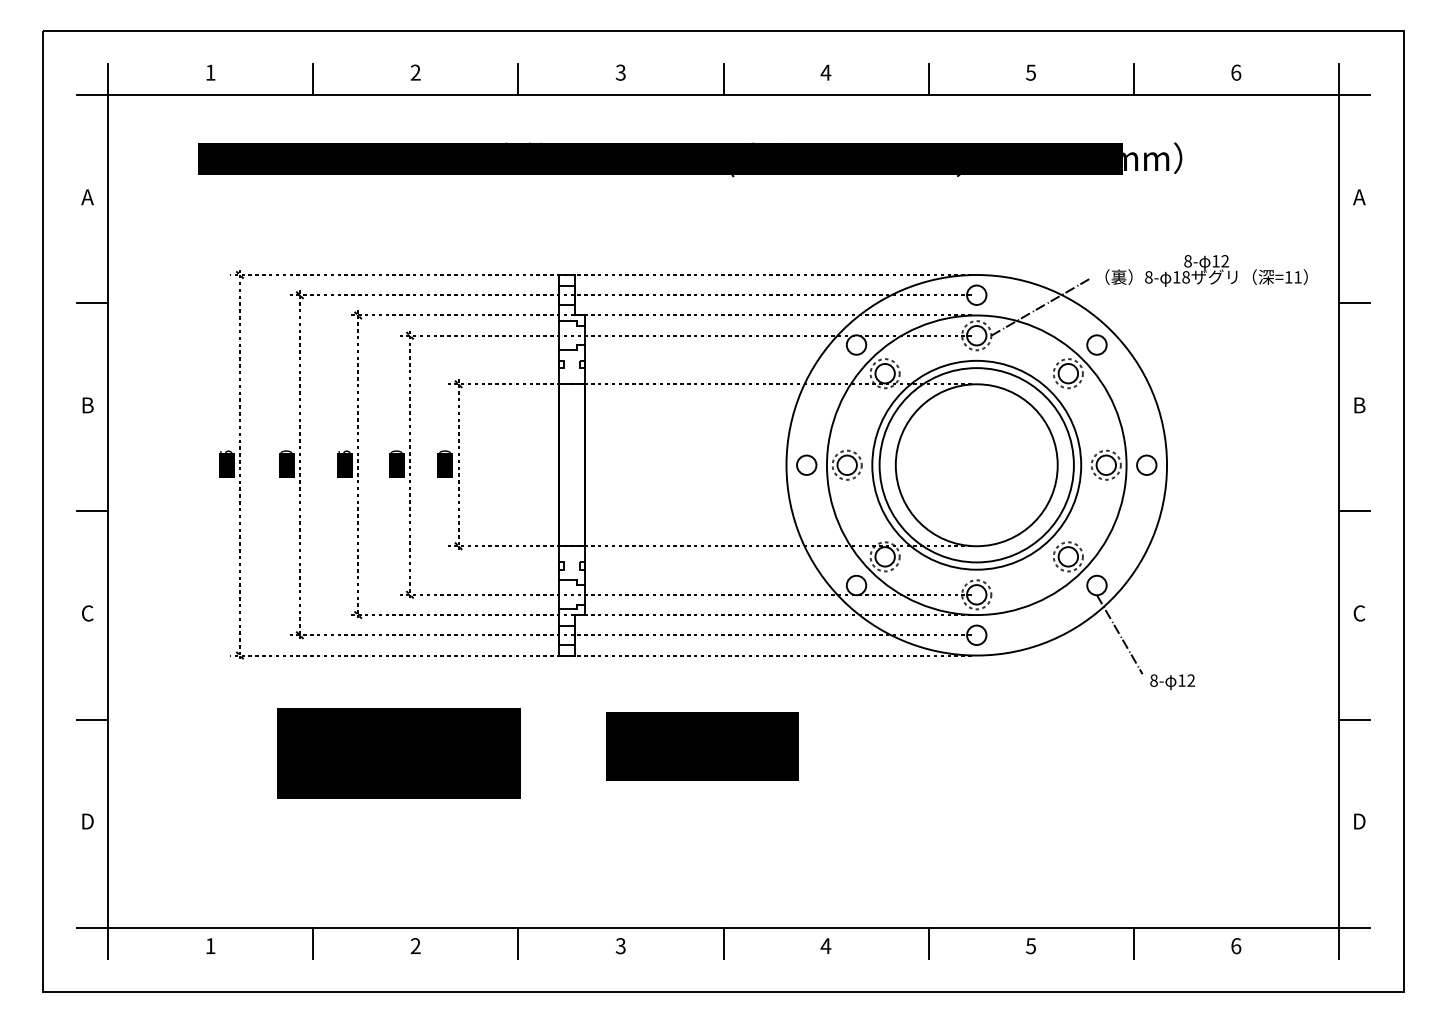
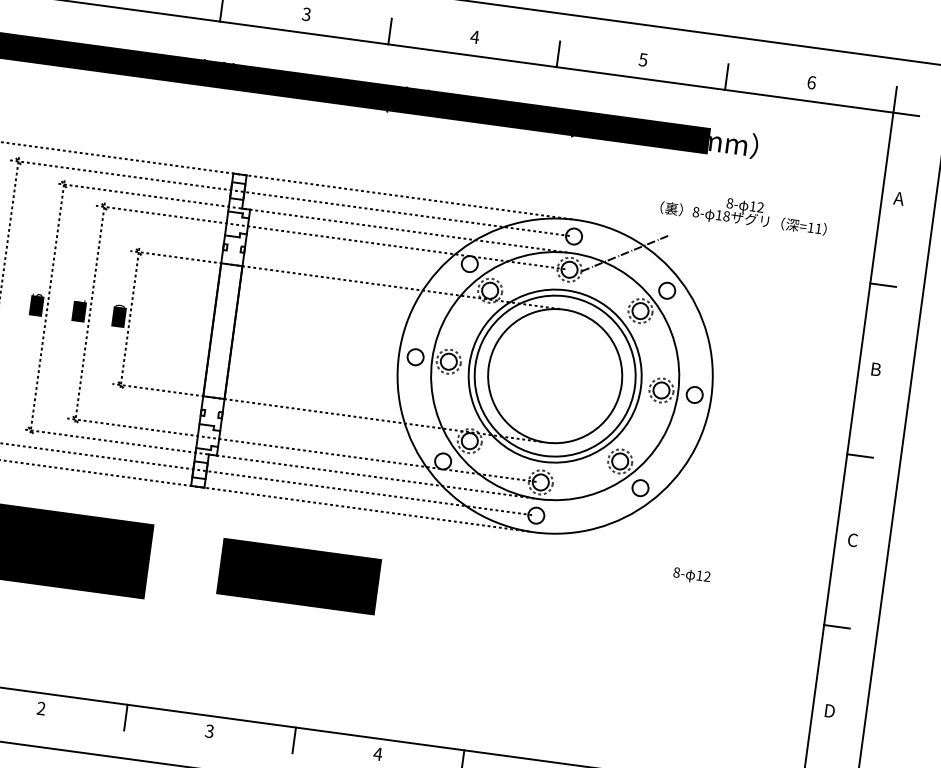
text: (1206, 270) -> (744, 212), moved
text: (396, 451) -> (80, 300), 160 -> 231
line: (1119, 634) -> (653, 530), removed

